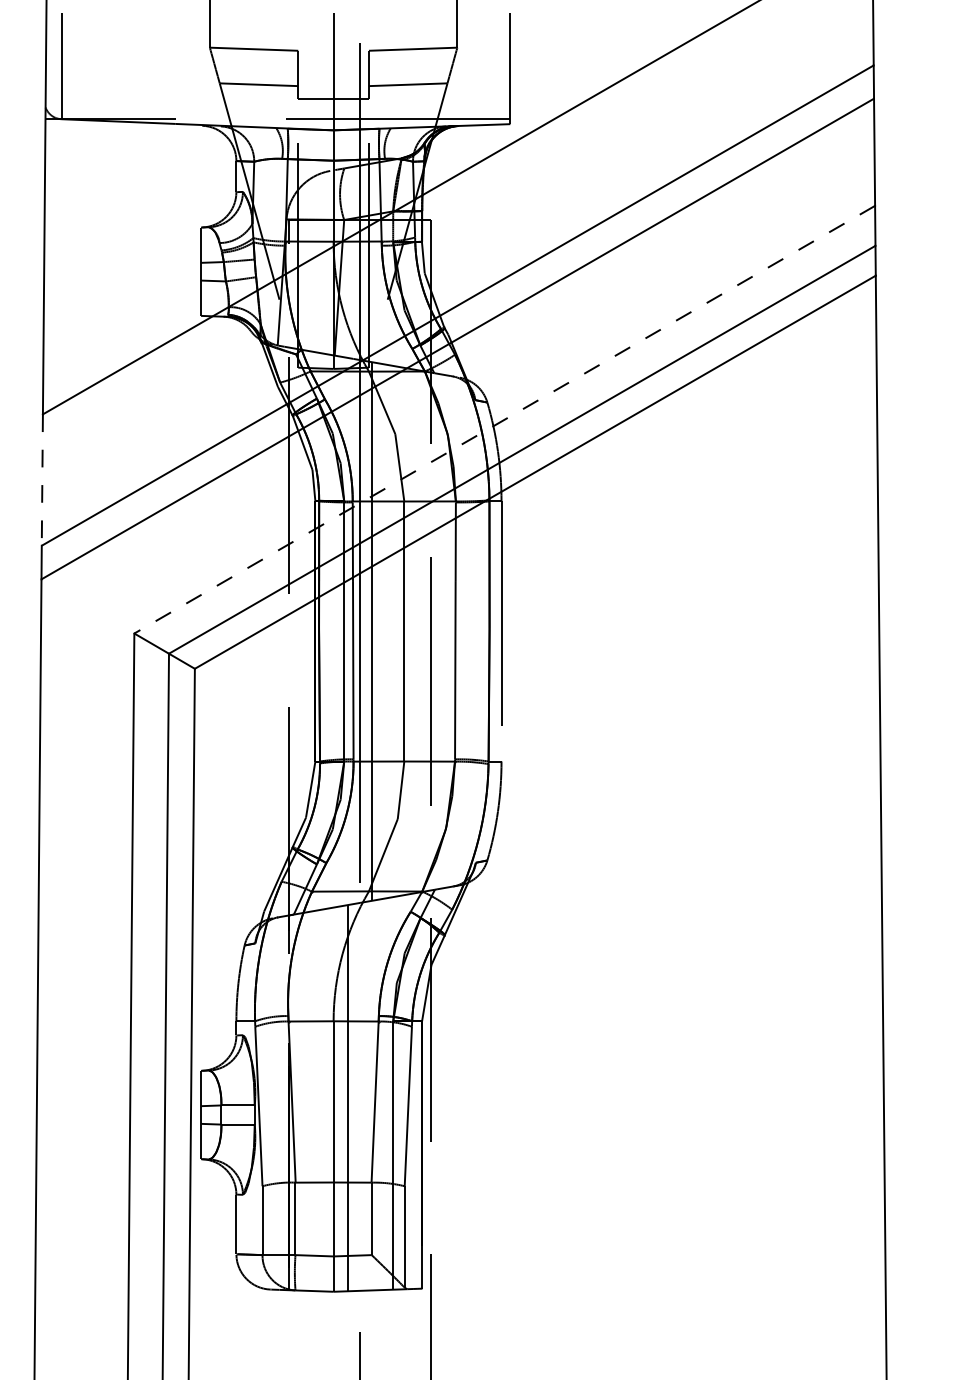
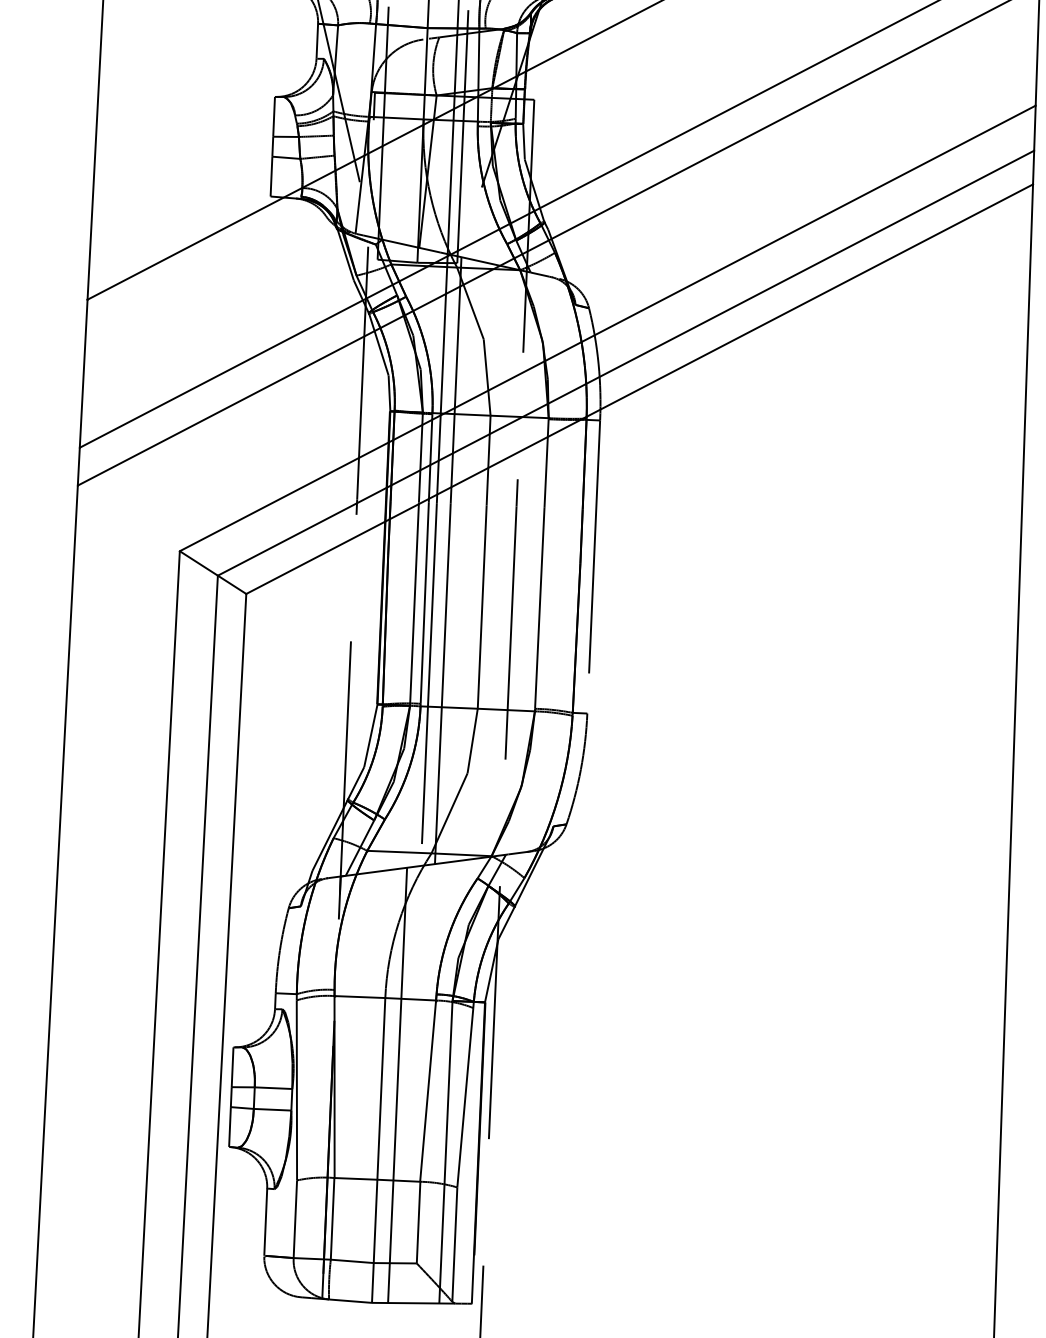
line: (504, 419) -> (607, 328), dashed -> solid
line: (42, 480) -> (83, 374), dashed -> solid

